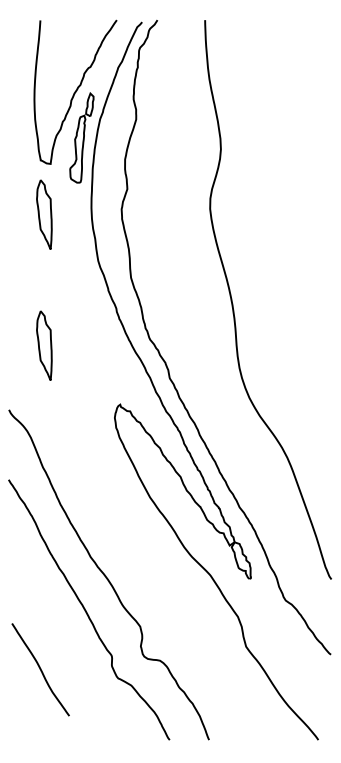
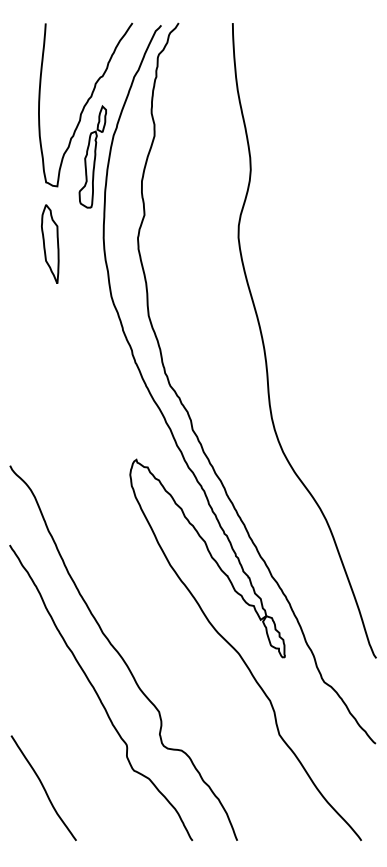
part: (44, 345) -> (50, 392), removed
curve: (40, 669) -> (43, 787), moved

